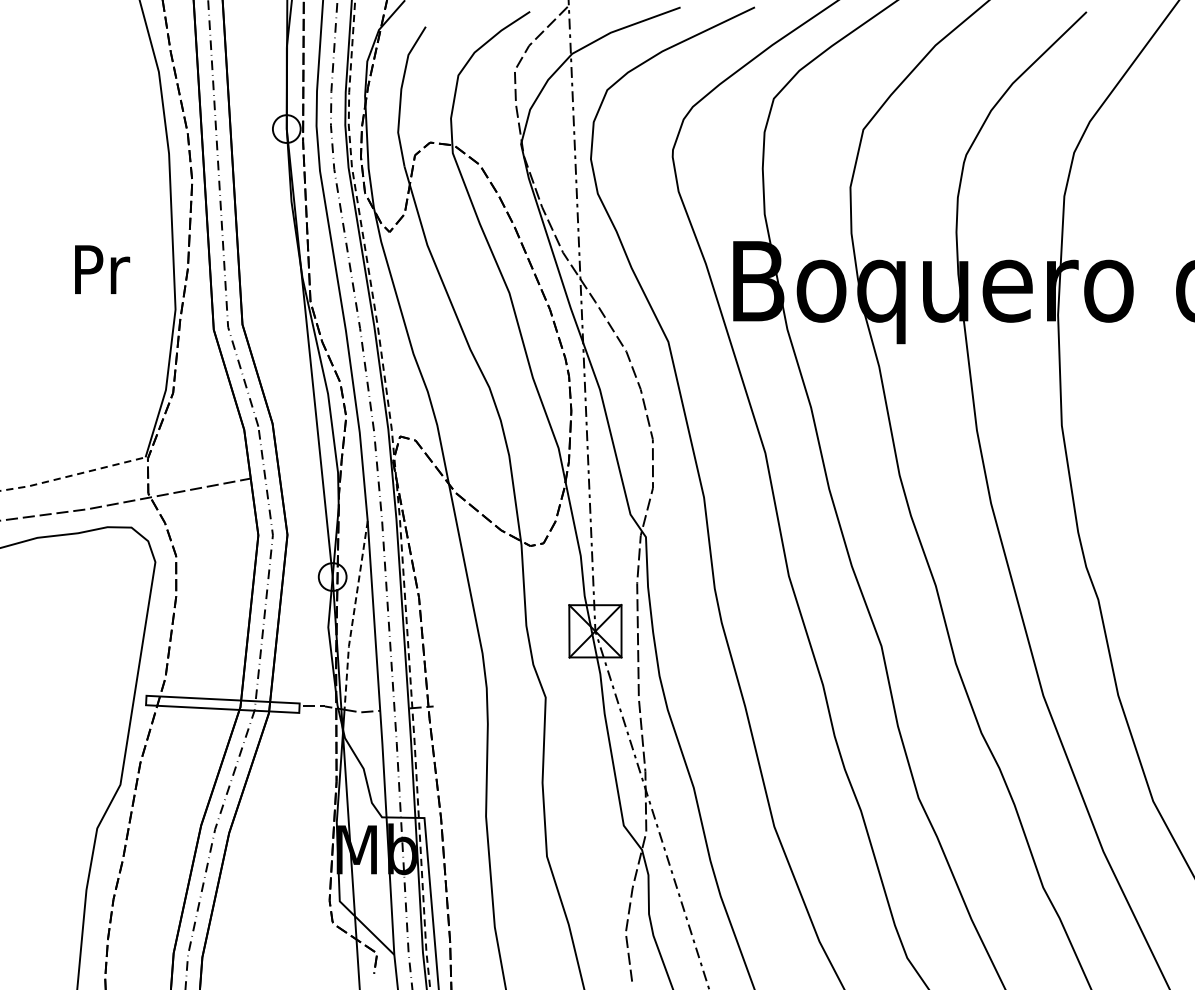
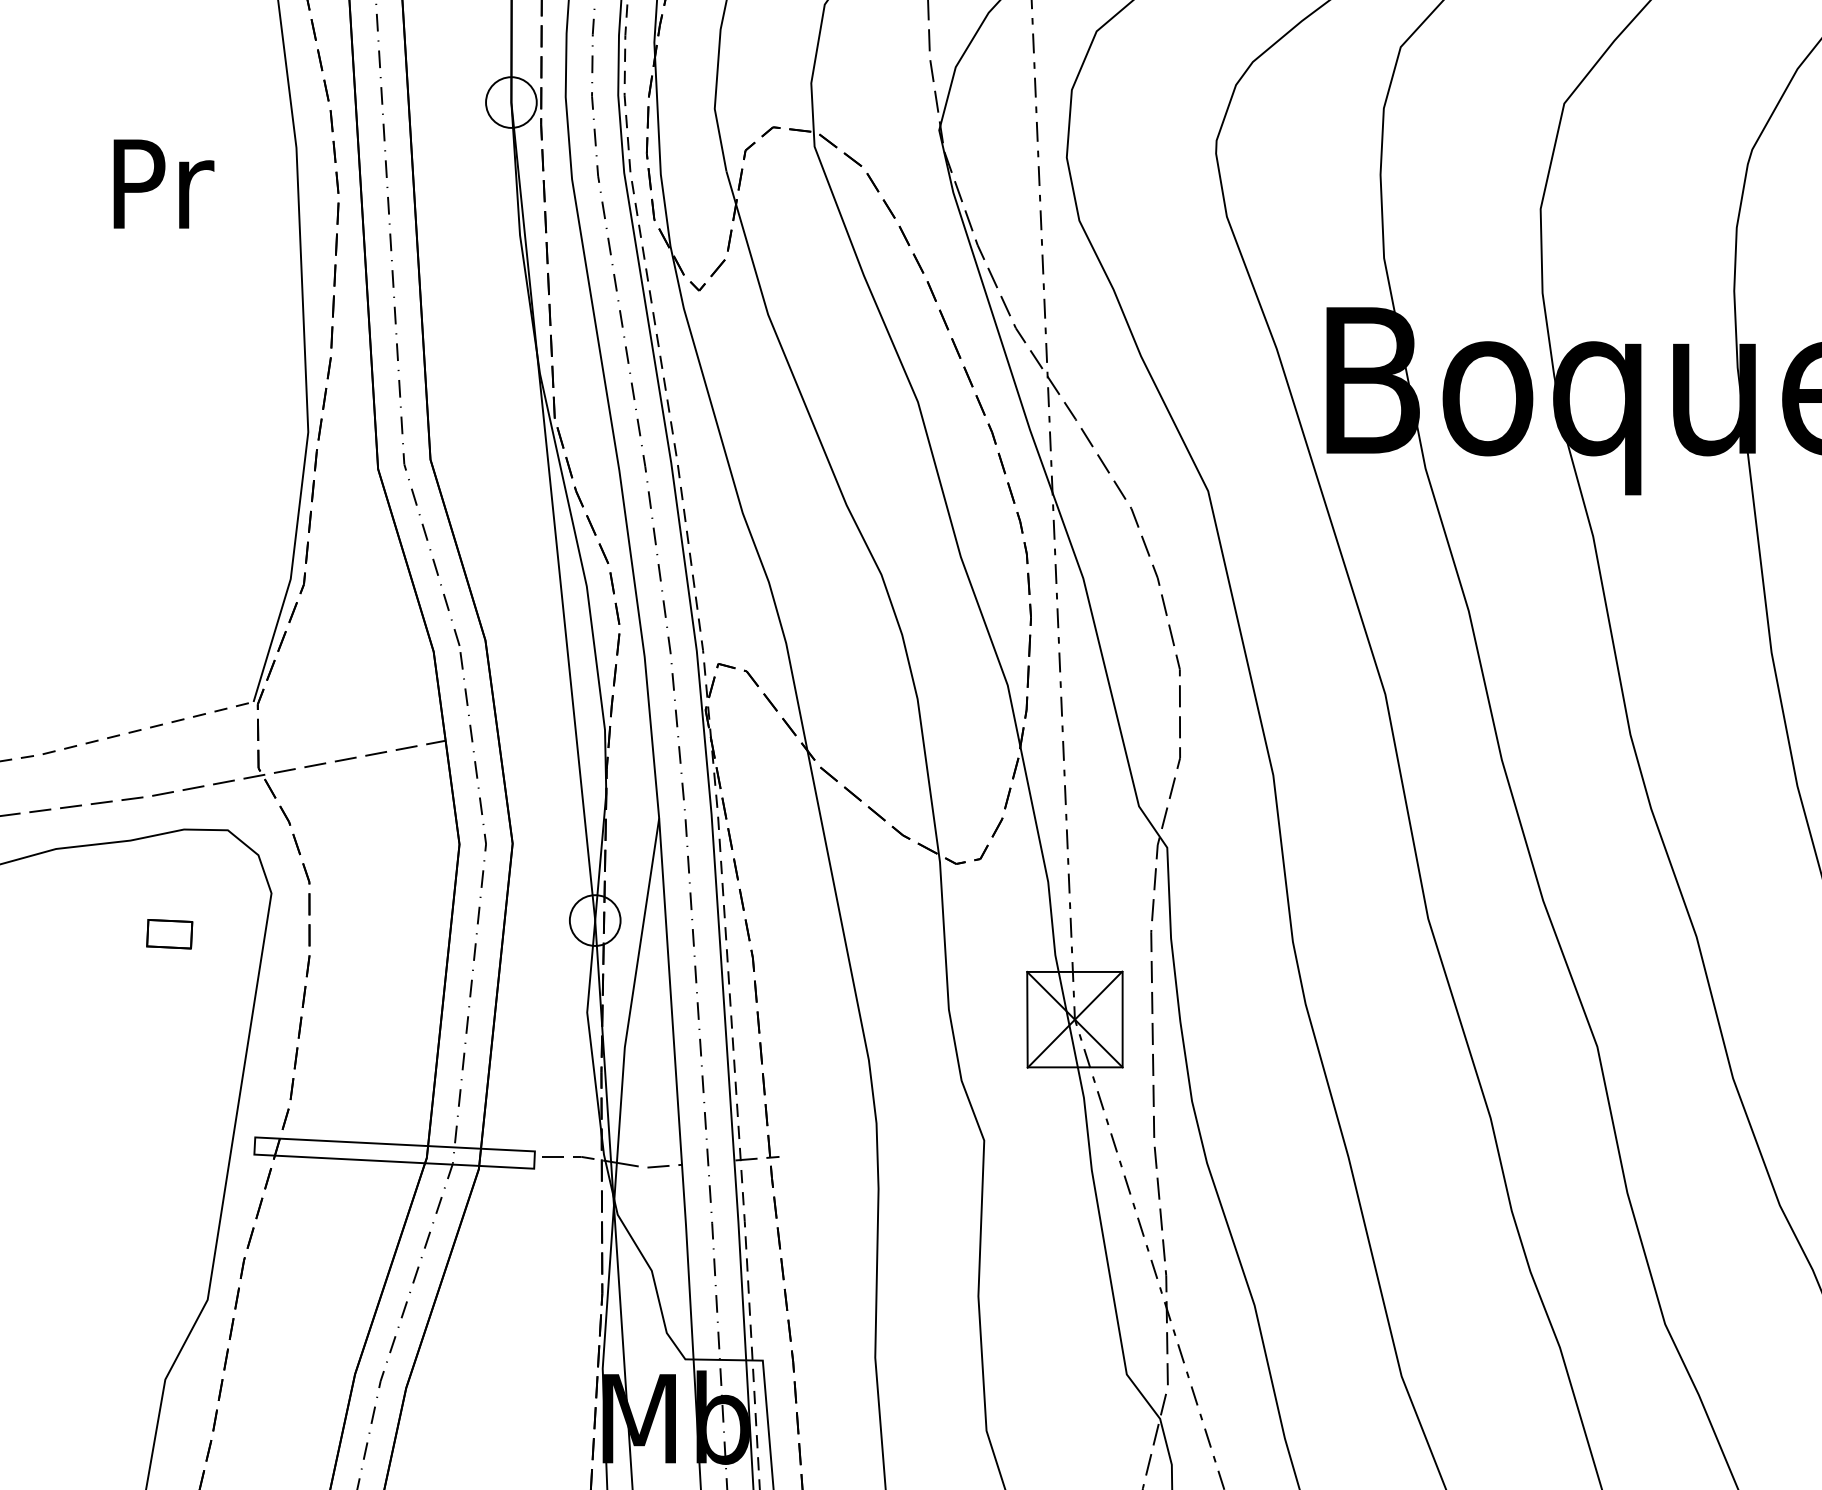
text: (102, 269) -> (163, 183), moved
part: (99, 584) -> (169, 934), added
line: (353, 615) -> (633, 990), dashed -> solid

